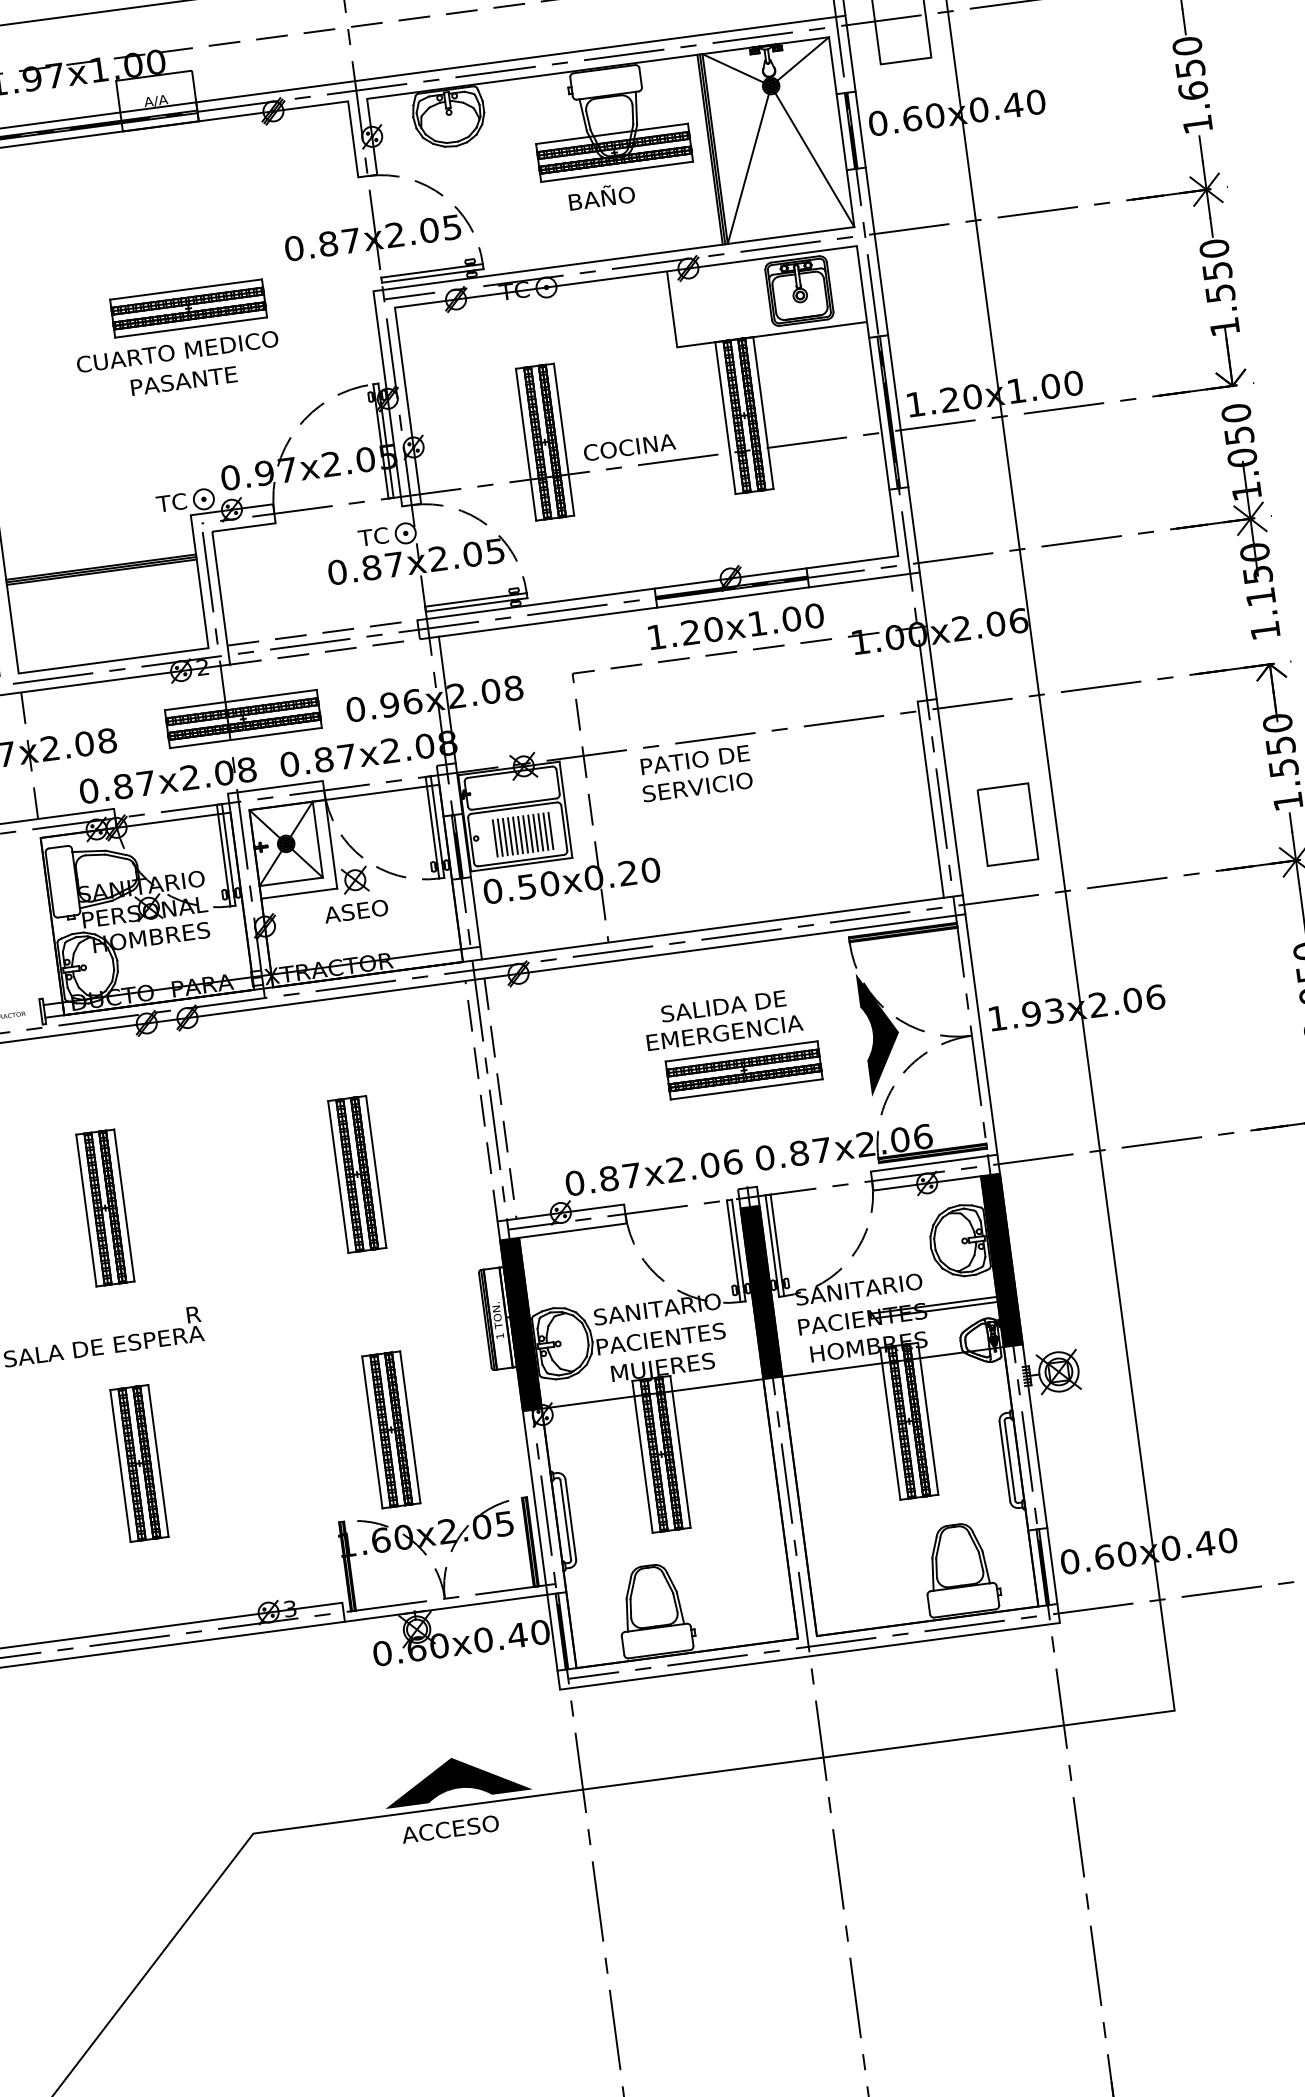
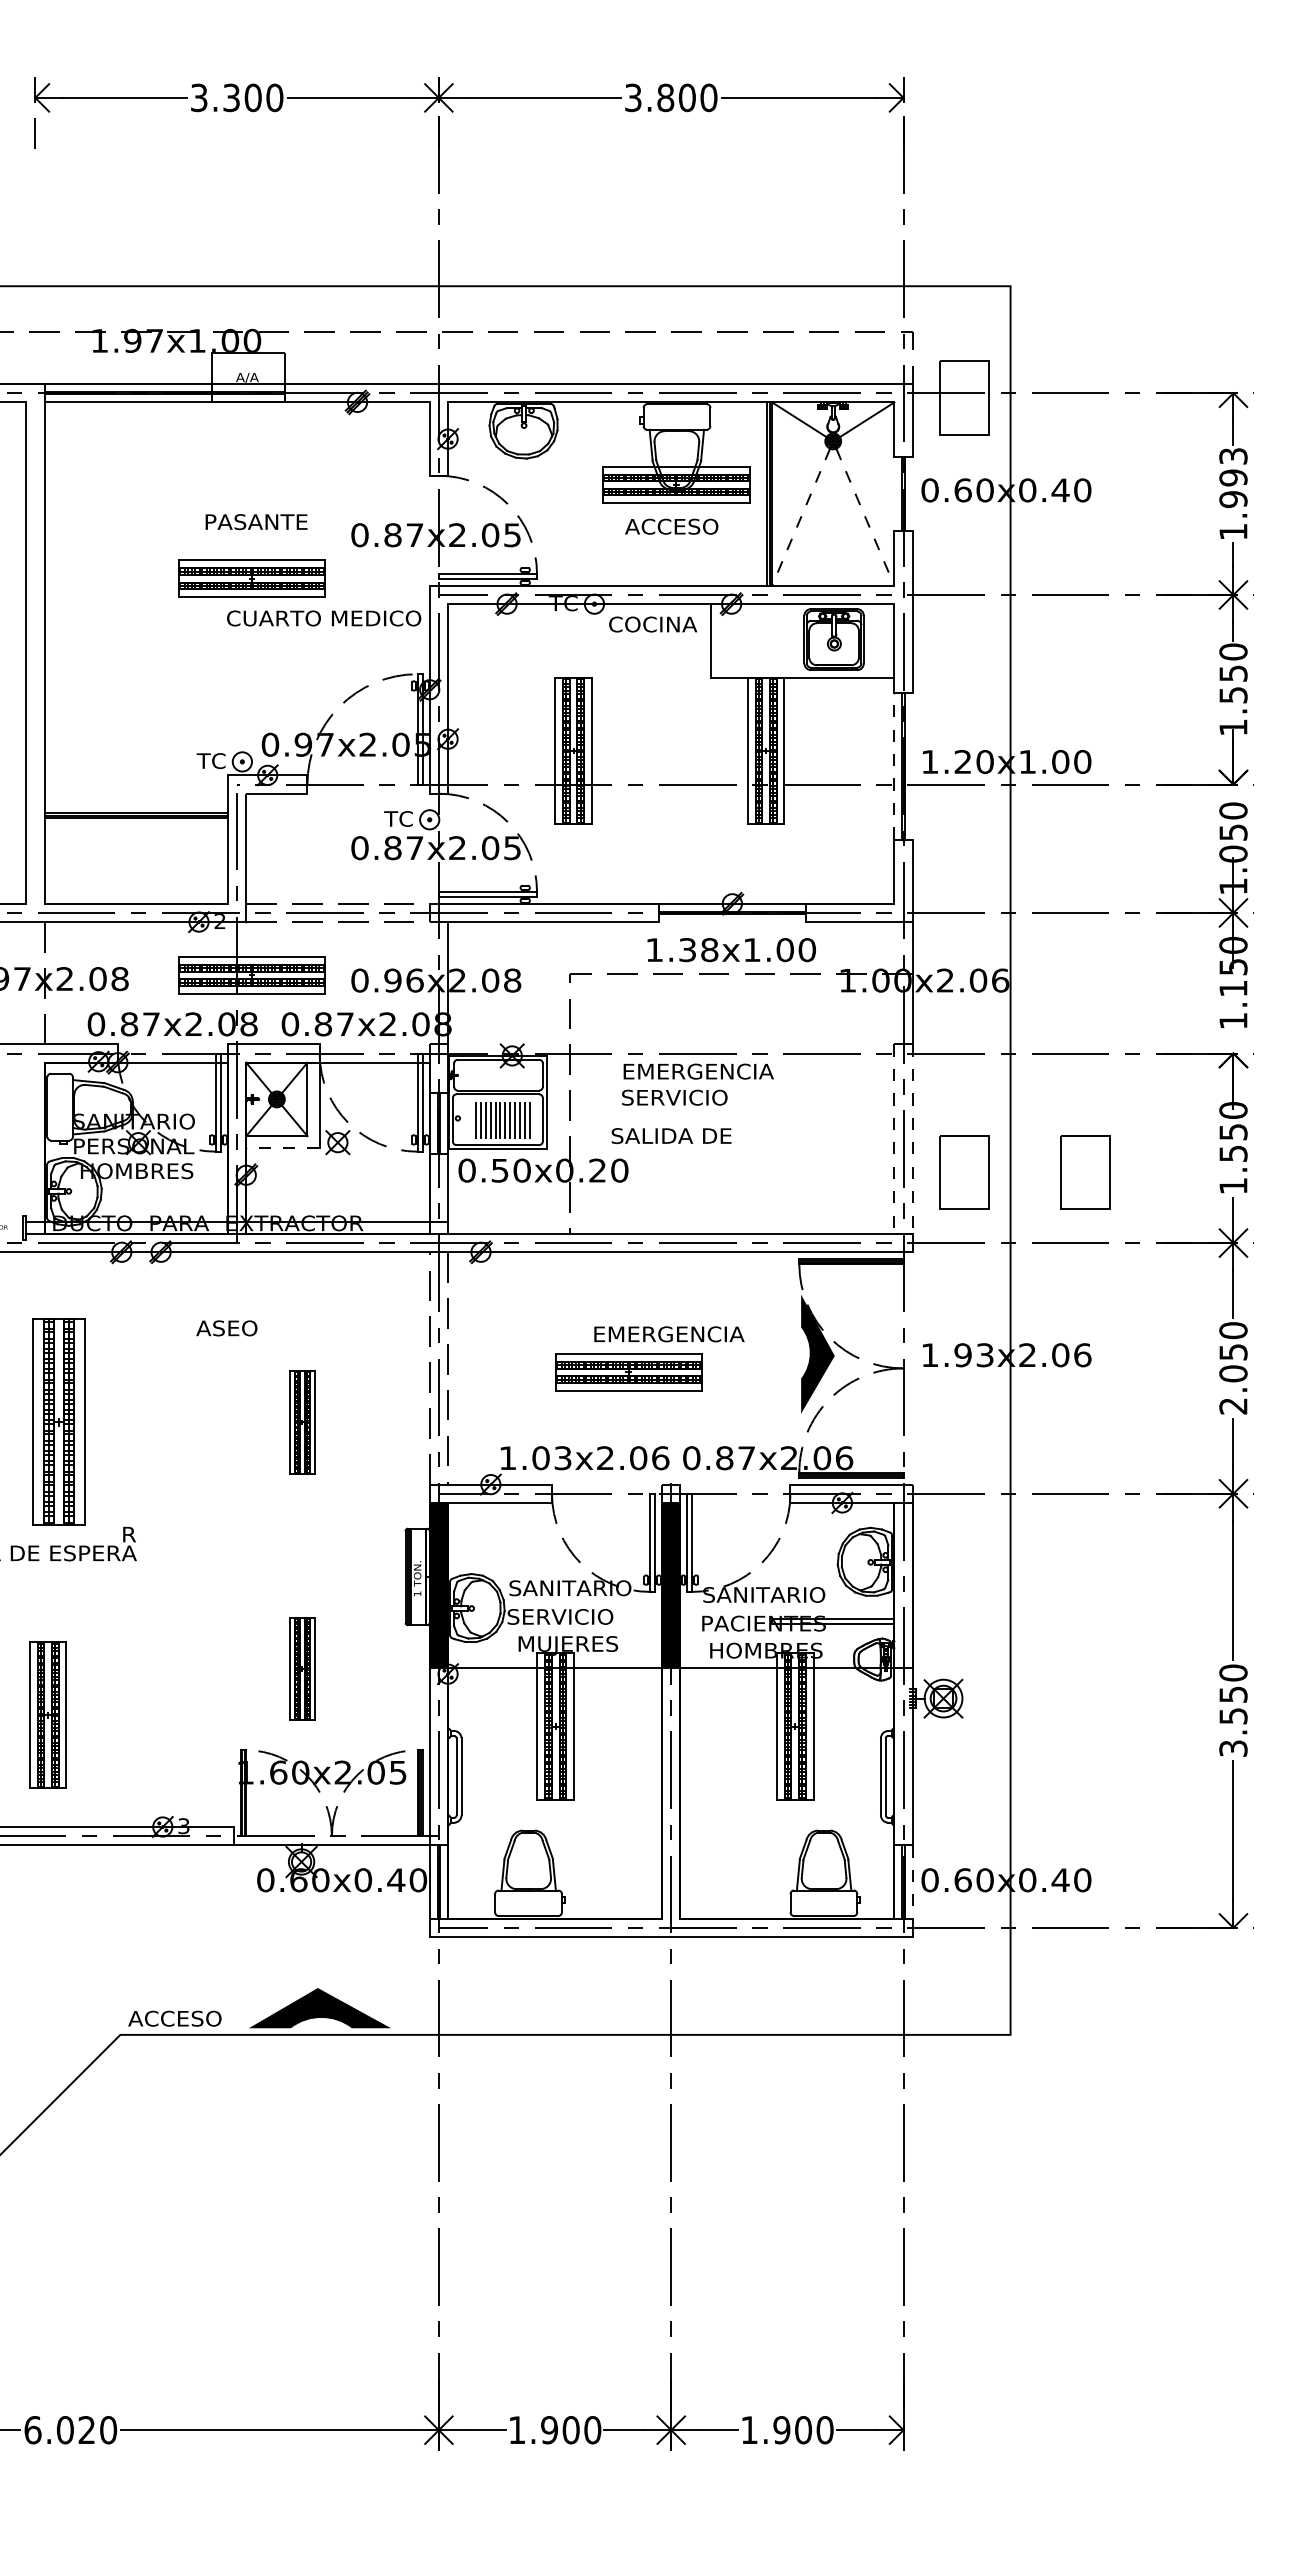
text: (1190, 68) -> (1233, 477), 1.650 -> 1.993
line: (860, 129) -> (912, 493), removed
line: (841, 131) -> (894, 493), removed
line: (815, 160) -> (865, 517), solid -> dashed
line: (747, 169) -> (800, 517), solid -> dashed
text: (615, 194) -> (671, 524), BAÑO -> ACCESO
text: (178, 351) -> (324, 618), moved
text: (184, 381) -> (256, 522), moved
line: (897, 410) -> (912, 765), removed
line: (879, 413) -> (894, 765), solid -> dashed
text: (630, 447) -> (653, 624), moved
line: (733, 597) -> (732, 922), removed
text: (701, 631) -> (698, 950), 1.20x1.00 -> 1.38x1.00
text: (719, 756) -> (699, 1071), PATIO DE -> EMERGENCIA
line: (949, 797) -> (912, 1139), solid -> dashed
line: (930, 800) -> (894, 1139), solid -> dashed
part: (1133, 807) -> (1085, 1172), added
line: (298, 893) -> (282, 1148), solid -> dashed
text: (355, 911) -> (226, 1328), moved
text: (723, 1006) -> (671, 1136), moved
line: (981, 1034) -> (912, 1368), removed
part: (743, 1070) -> (628, 1372), moved
part: (357, 1174) -> (302, 1422), size x0.7
text: (603, 1179) -> (535, 1458), 0.87x2.06 -> 1.03x2.06
part: (104, 1208) -> (58, 1422), size x1.4
fill: (1001, 1260) -> (903, 1585), removed
text: (660, 1338) -> (569, 1616), PACIENTES -> SERVICIO
part: (391, 1429) -> (302, 1668), size x0.7
part: (138, 1462) -> (47, 1714), moved
line: (1052, 1566) -> (912, 1882), solid -> dashed
text: (449, 1829) -> (174, 2018), moved

